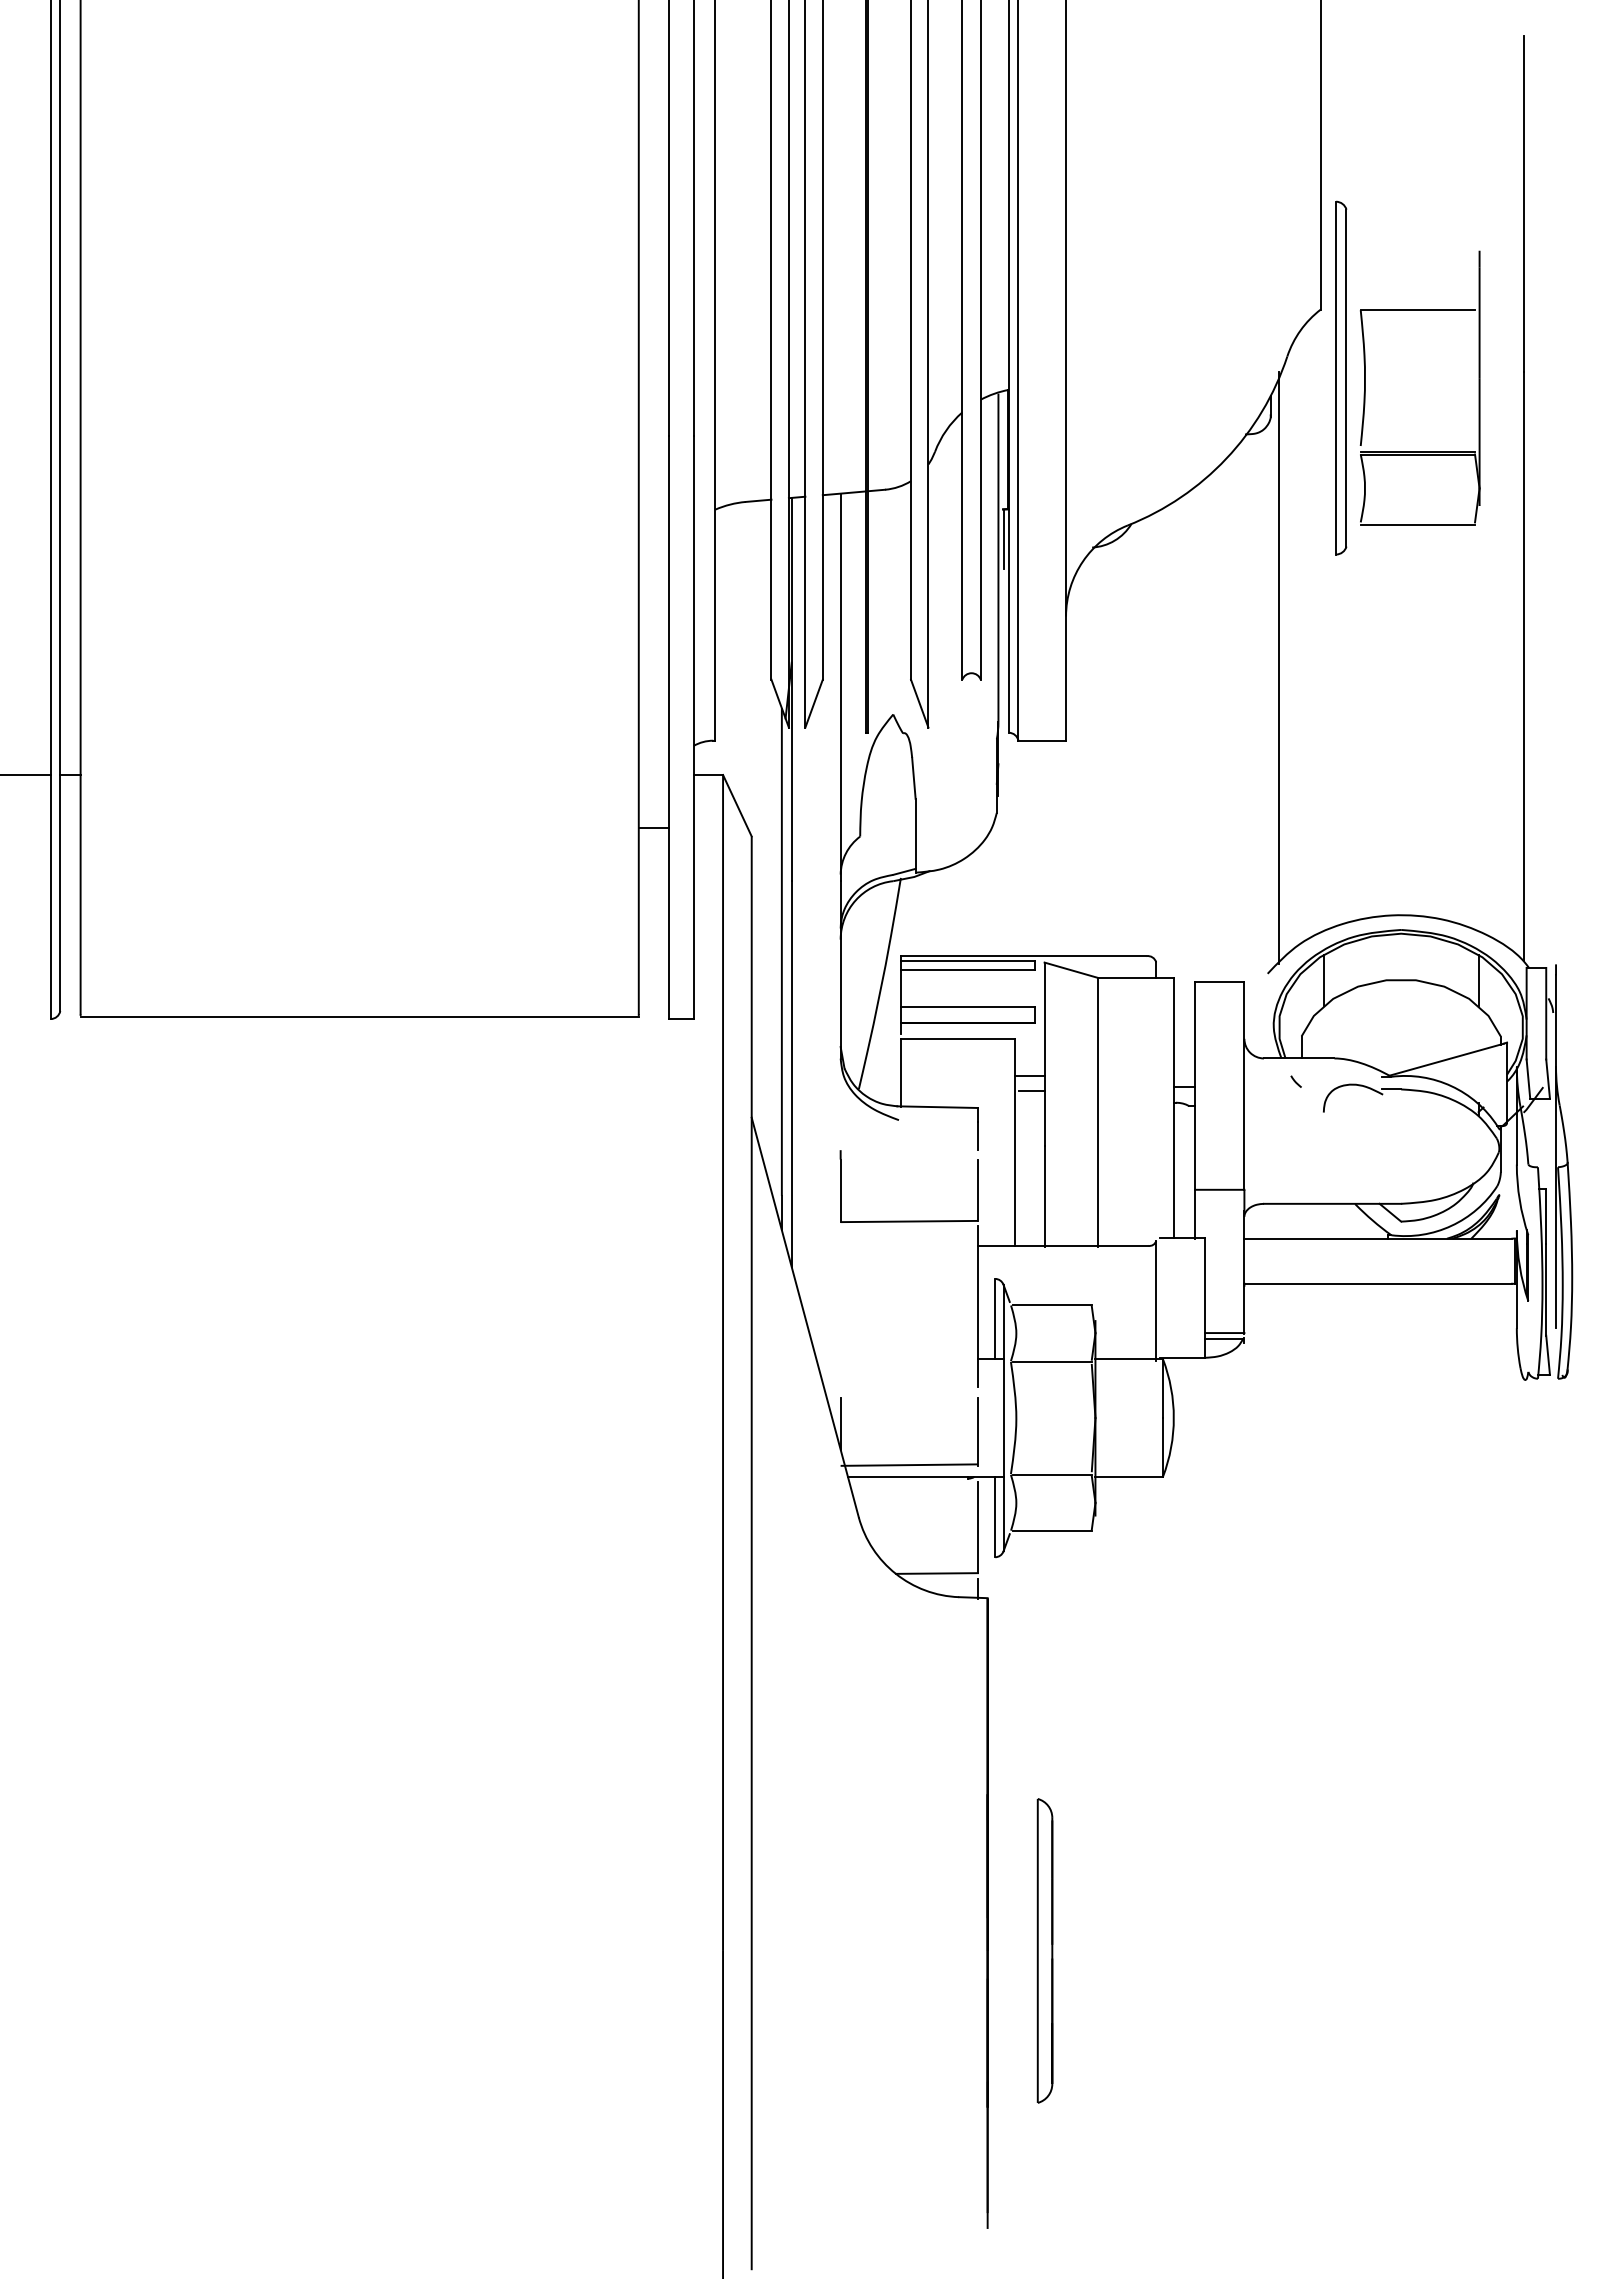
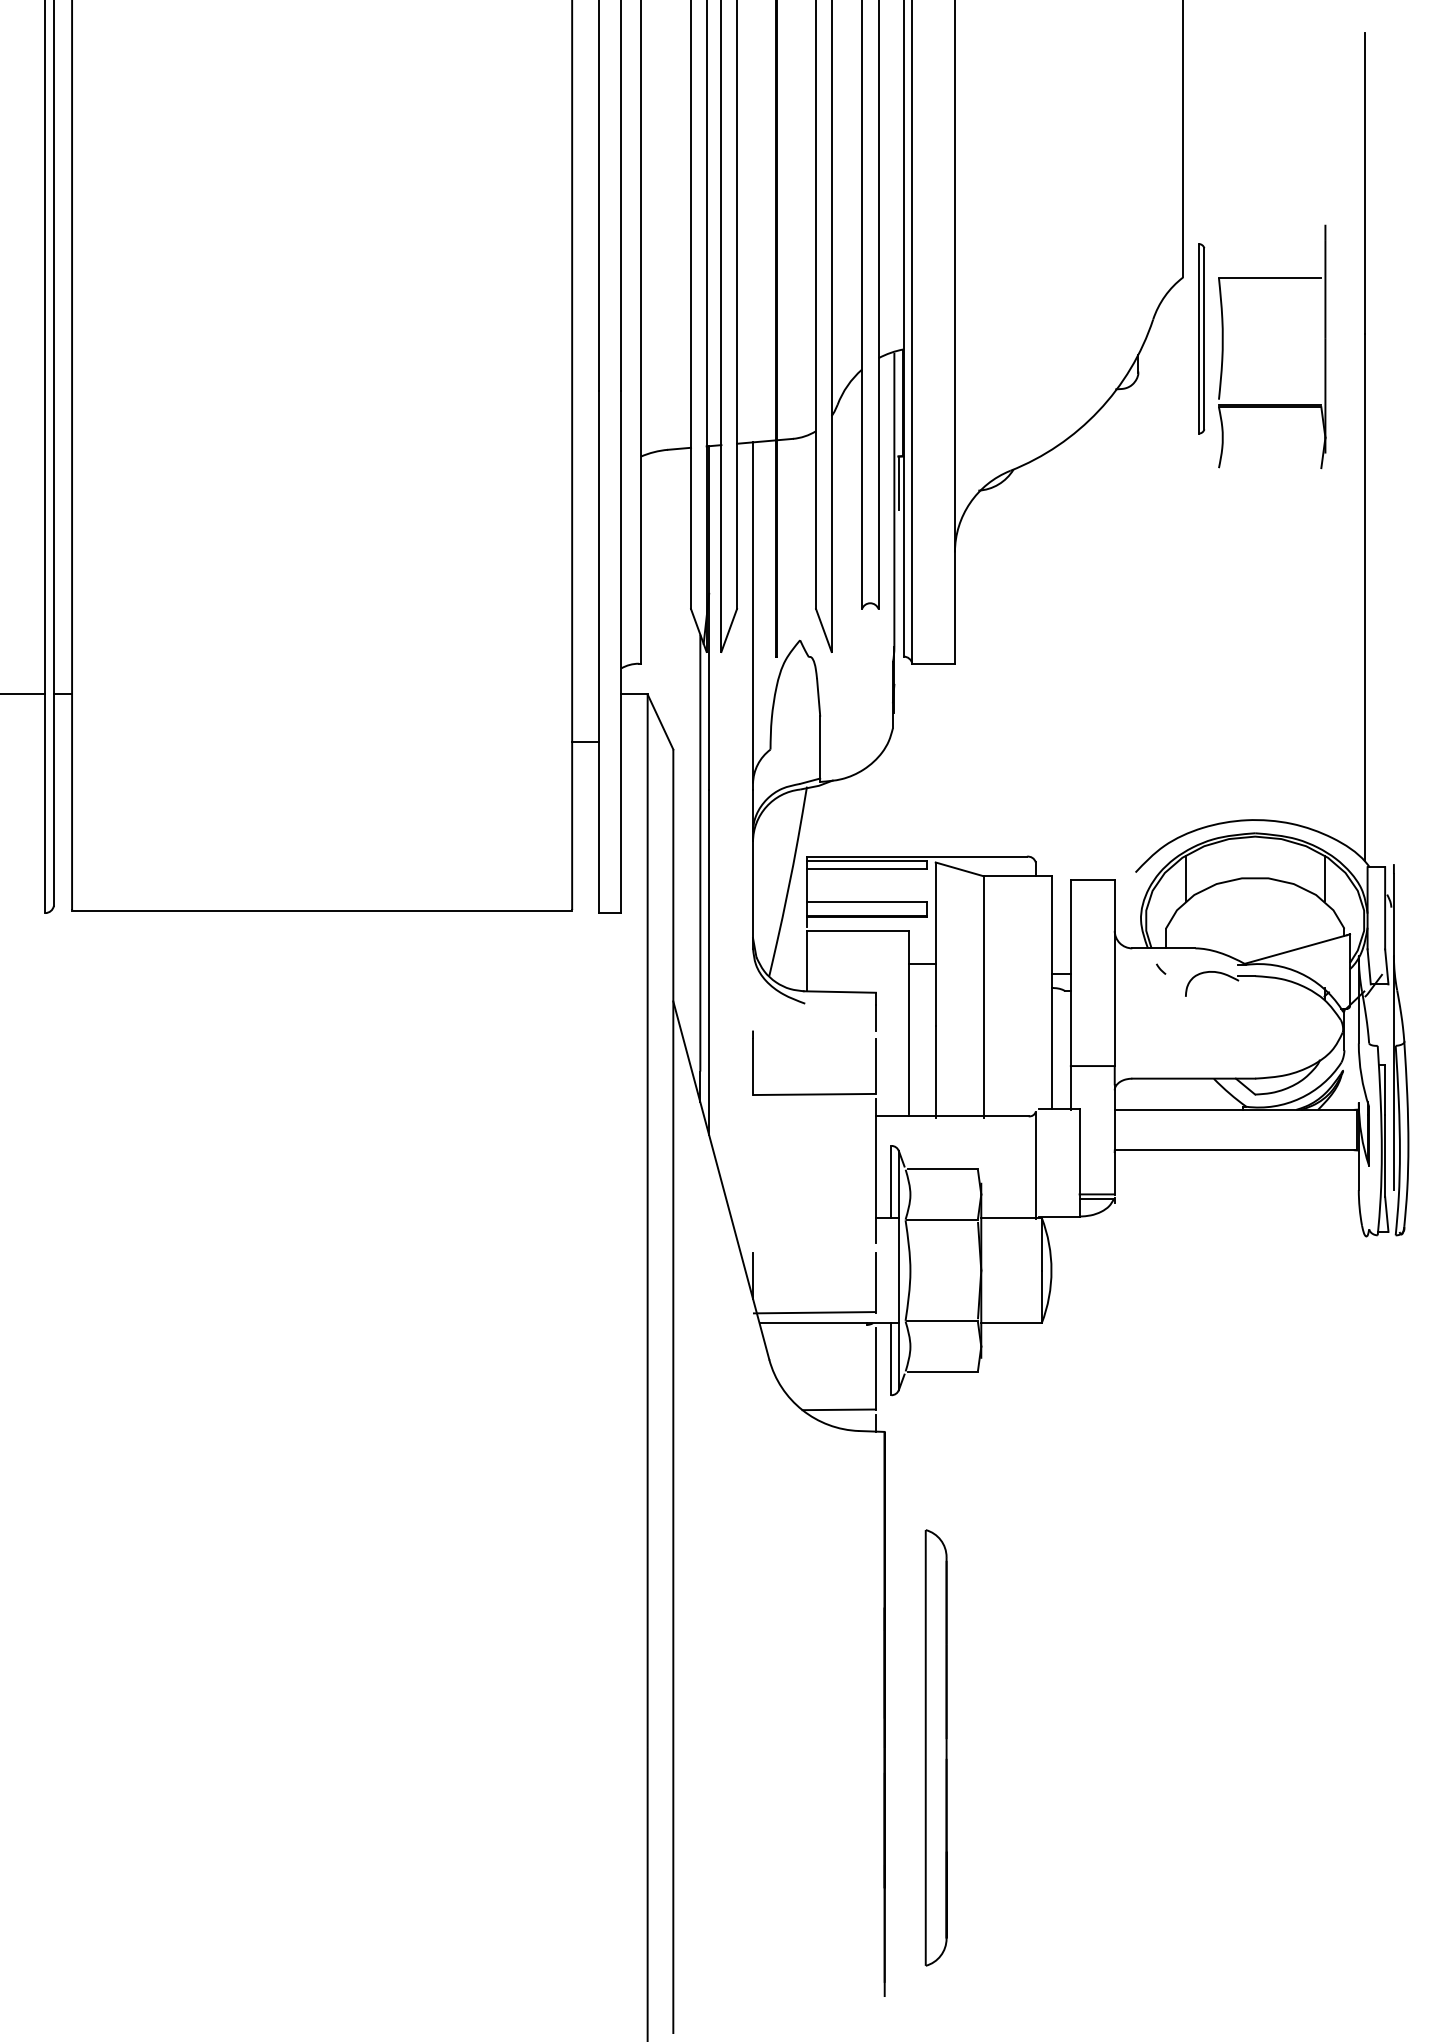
part: (1341, 377) -> (1201, 338), size x0.6
line: (1417, 525) -> (1269, 470), removed
line: (1278, 667) -> (1145, 598), removed
line: (1031, 1091) -> (923, 977), removed
part: (1044, 1950) -> (935, 1747), size x1.6

